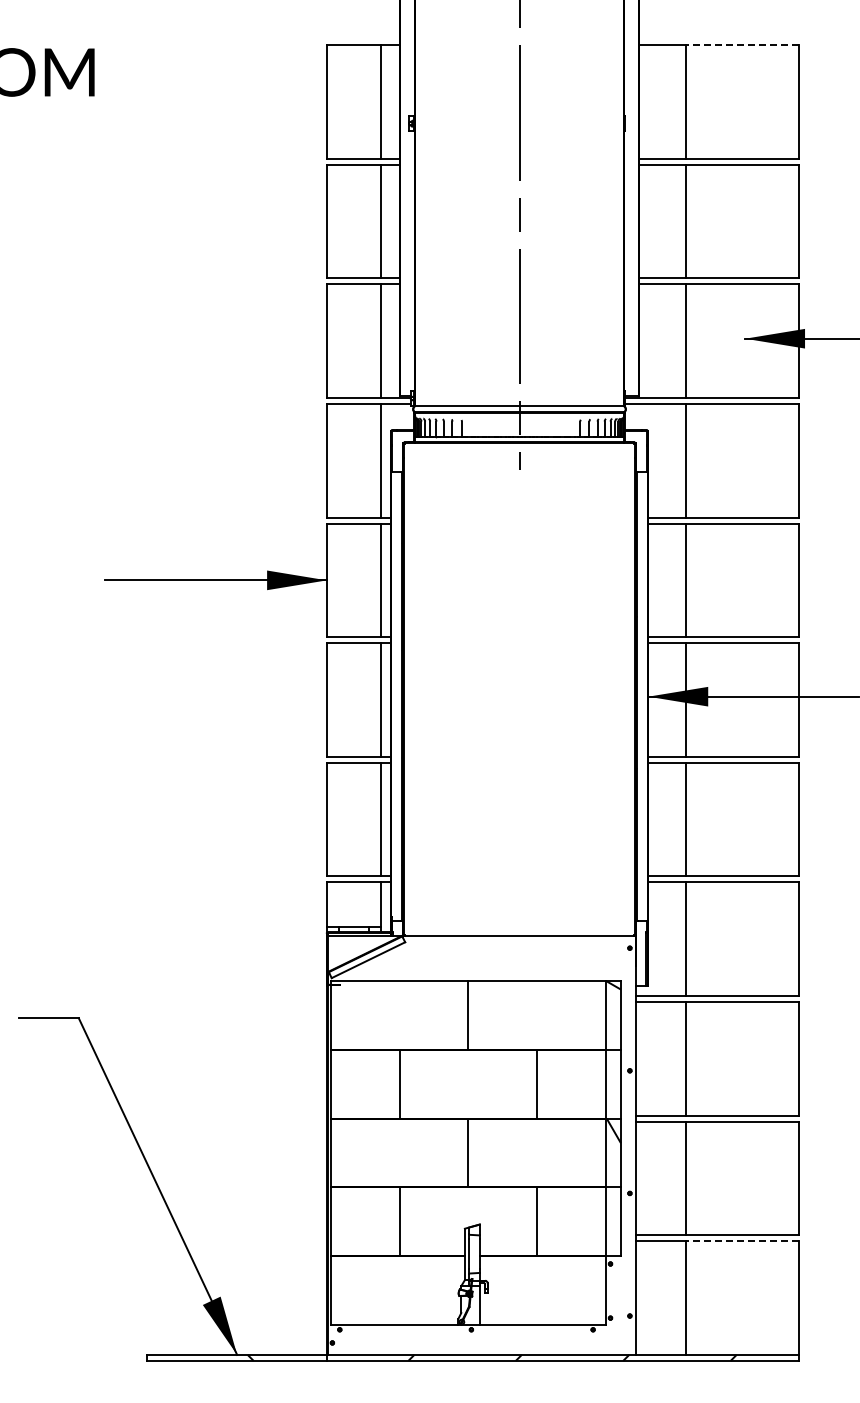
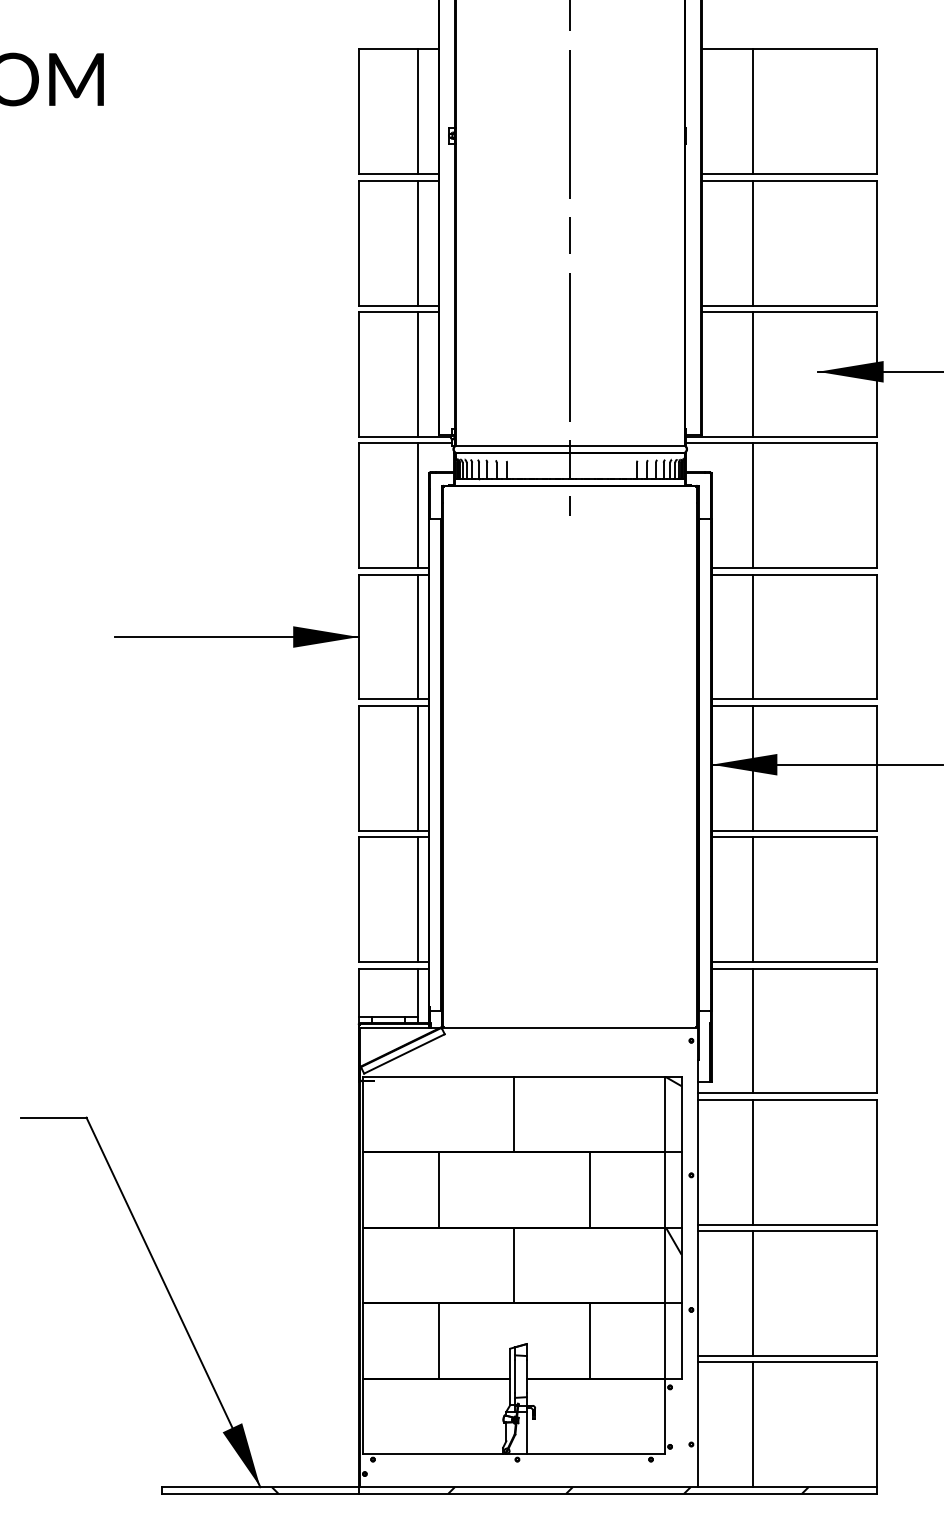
line: (742, 45) -> (815, 49), dashed -> solid
line: (742, 1241) -> (815, 1362), dashed -> solid

